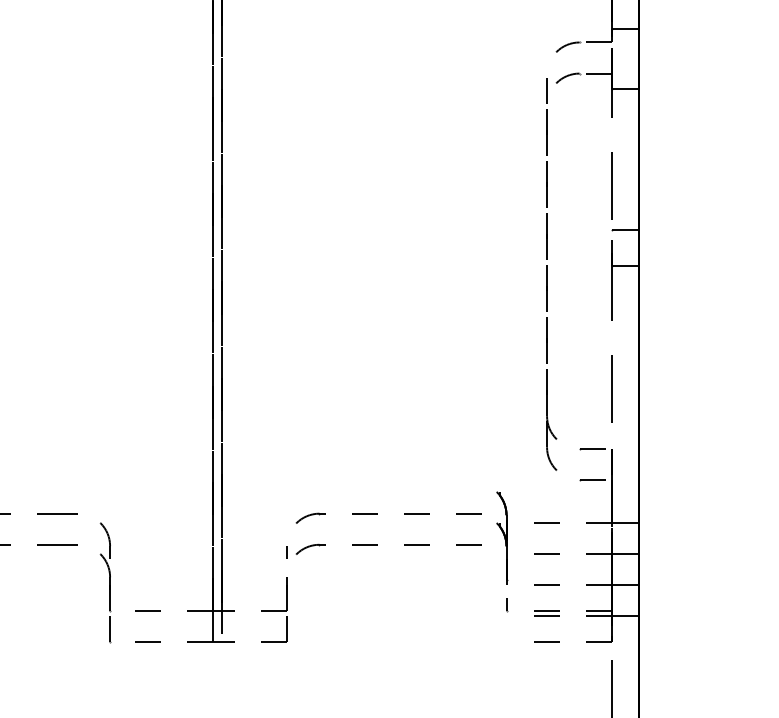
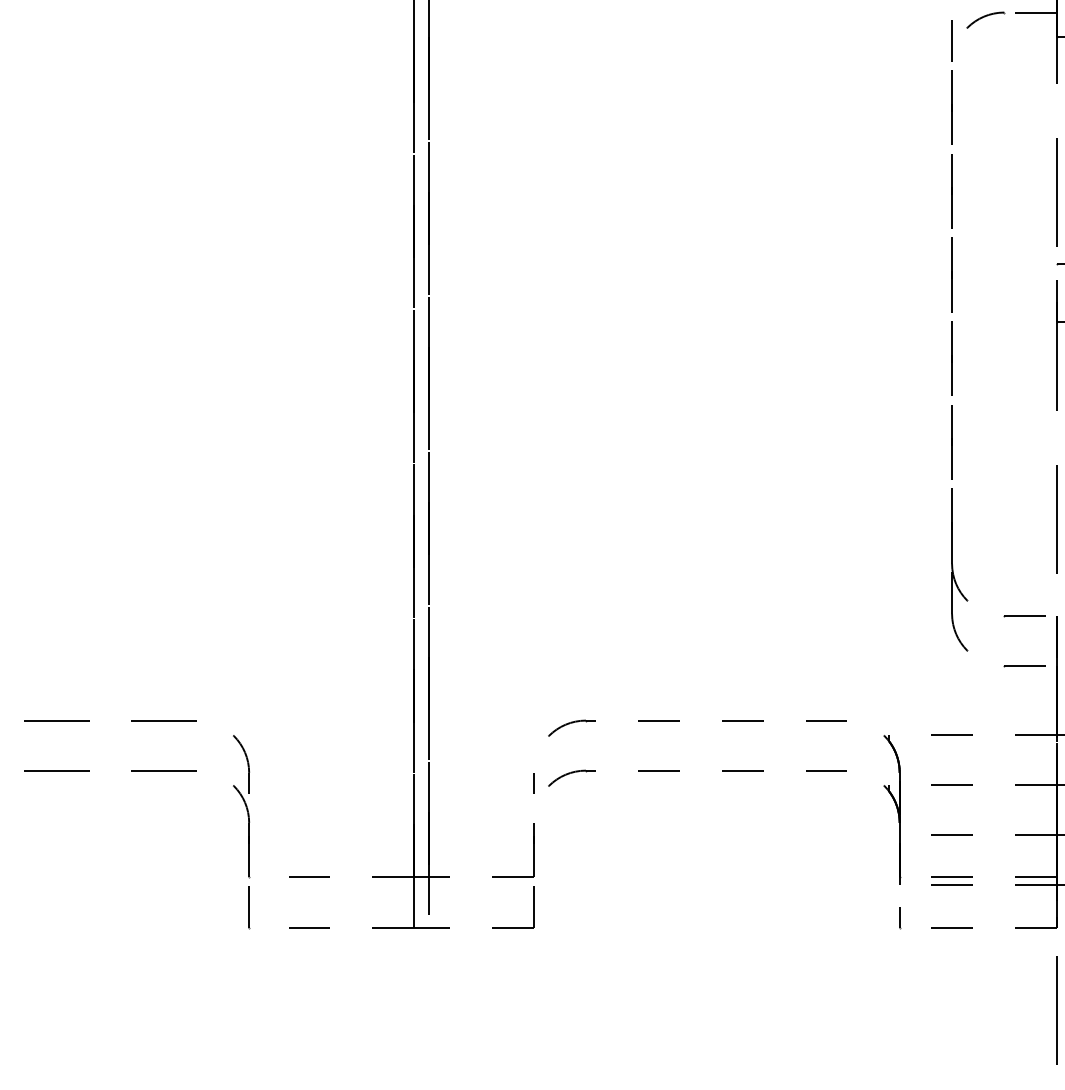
part: (502, 551) -> (893, 831), moved

